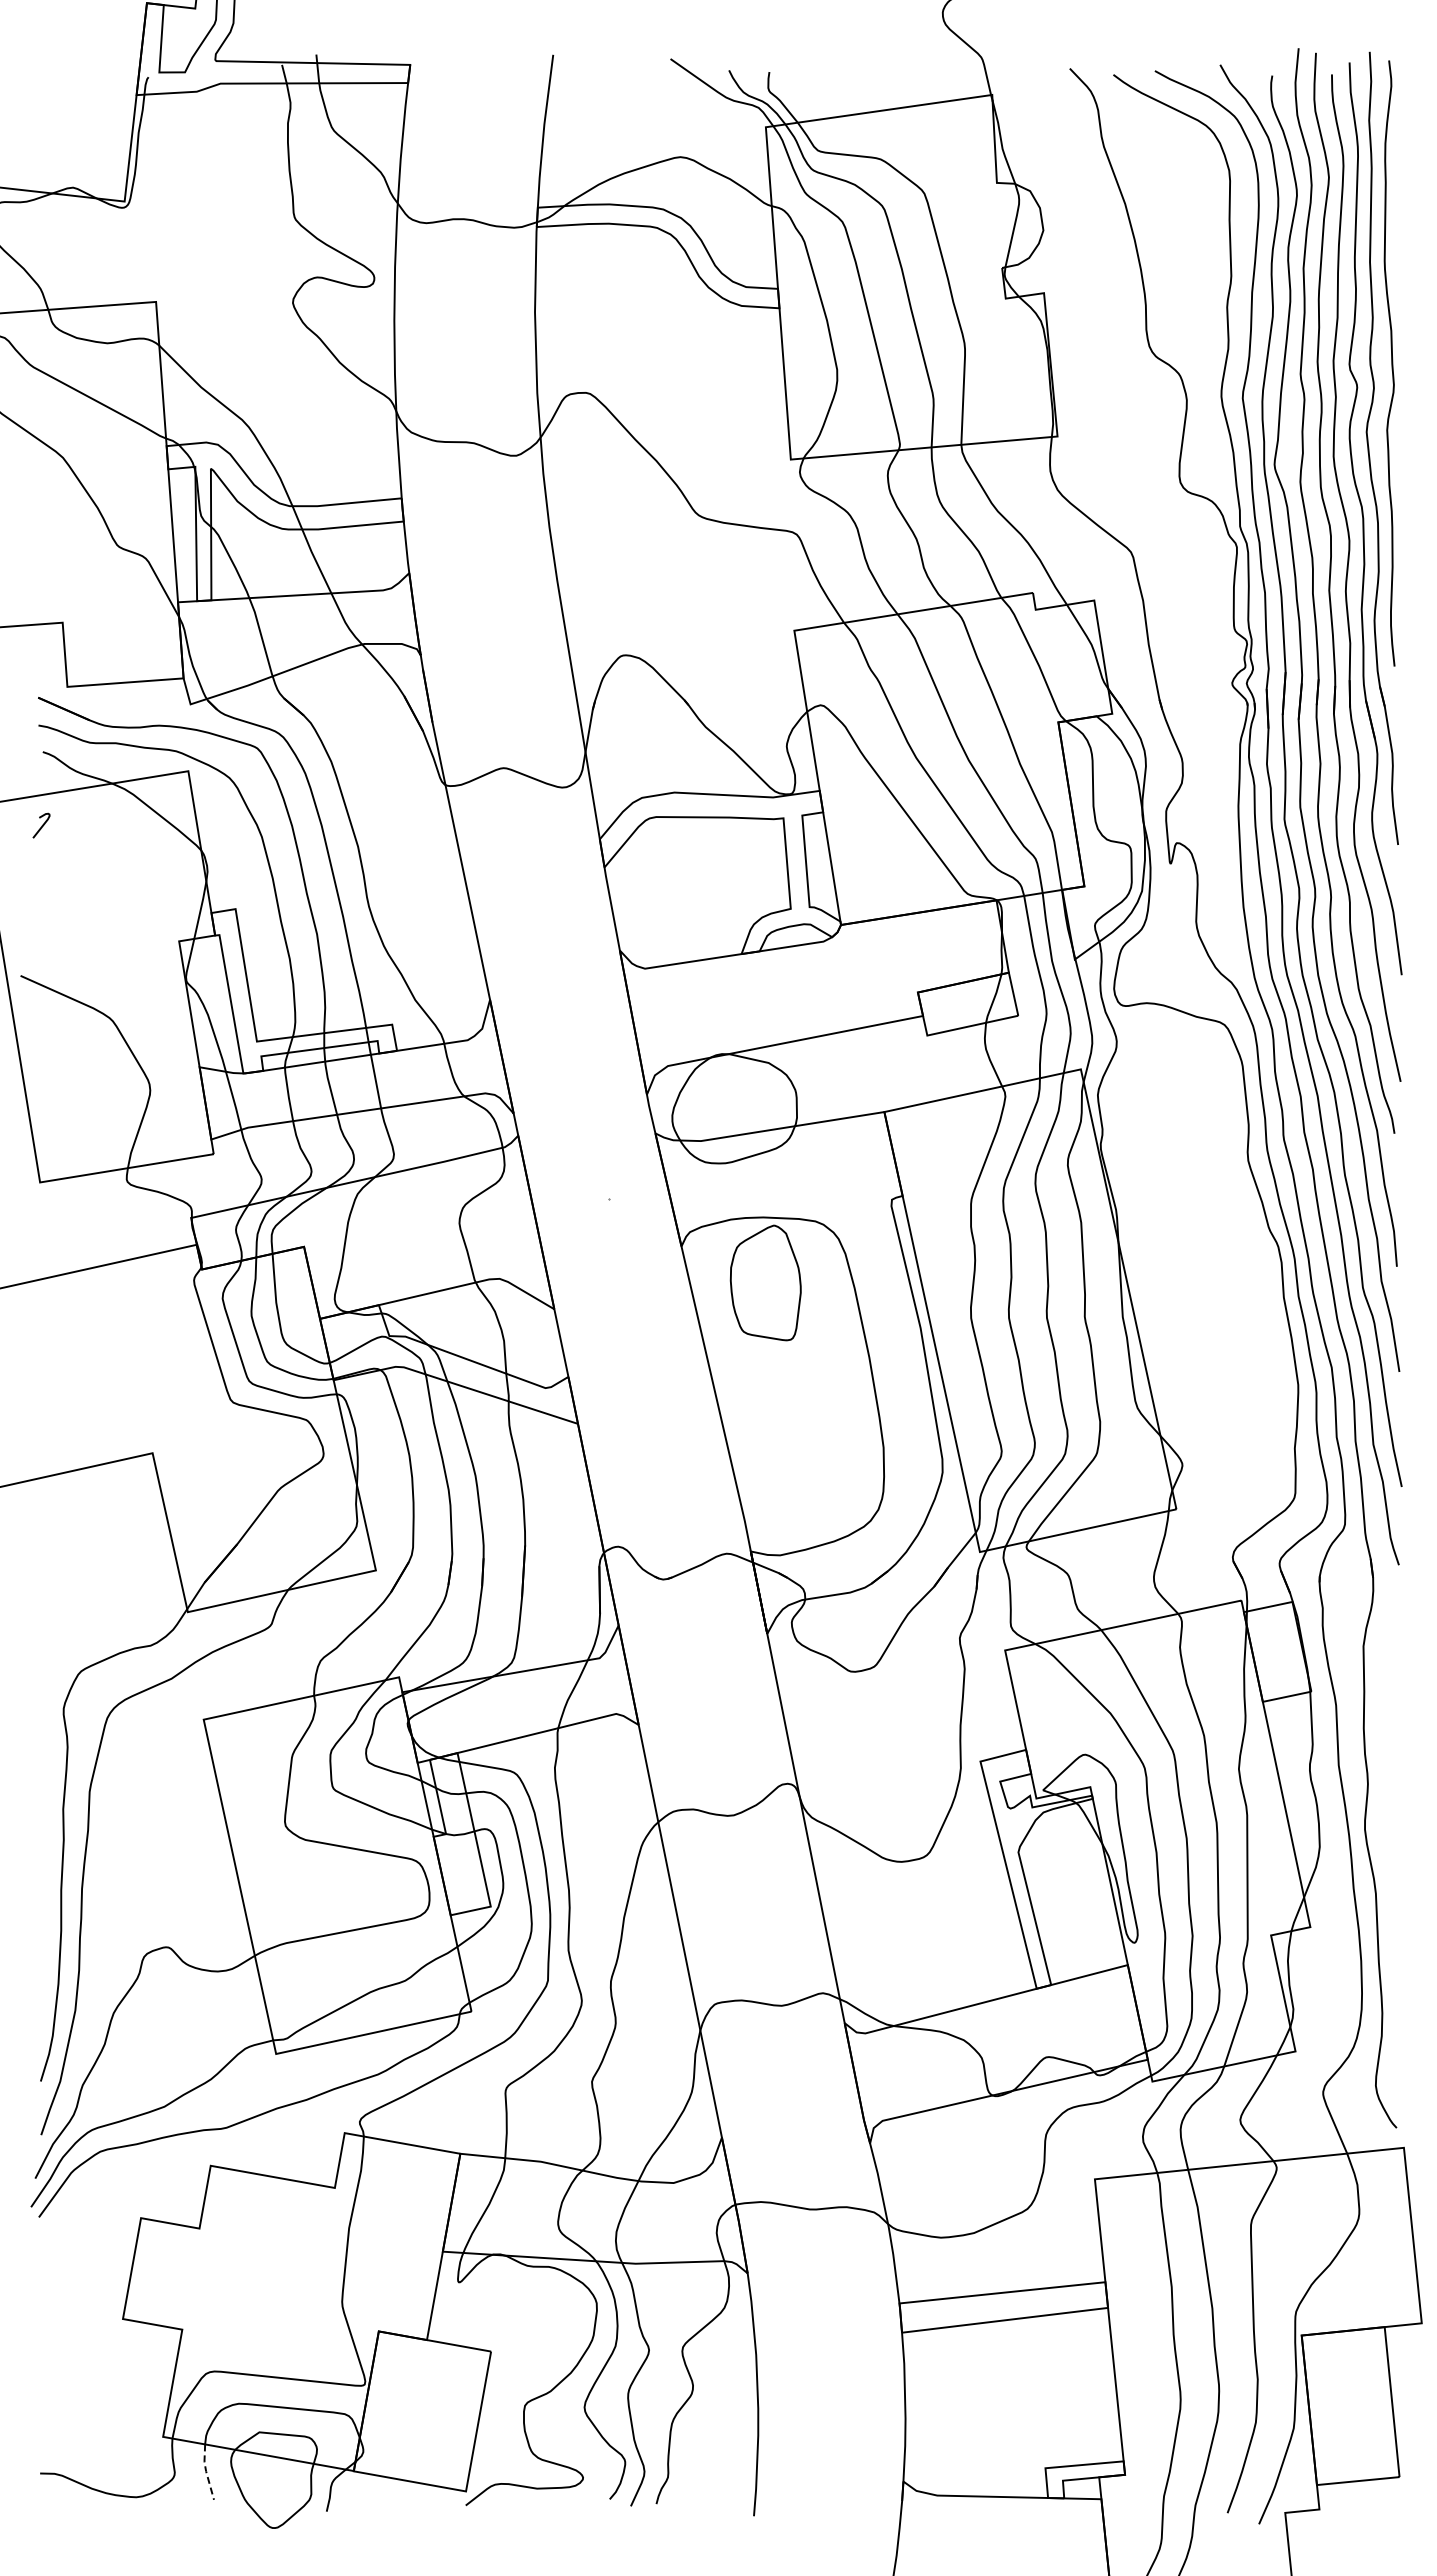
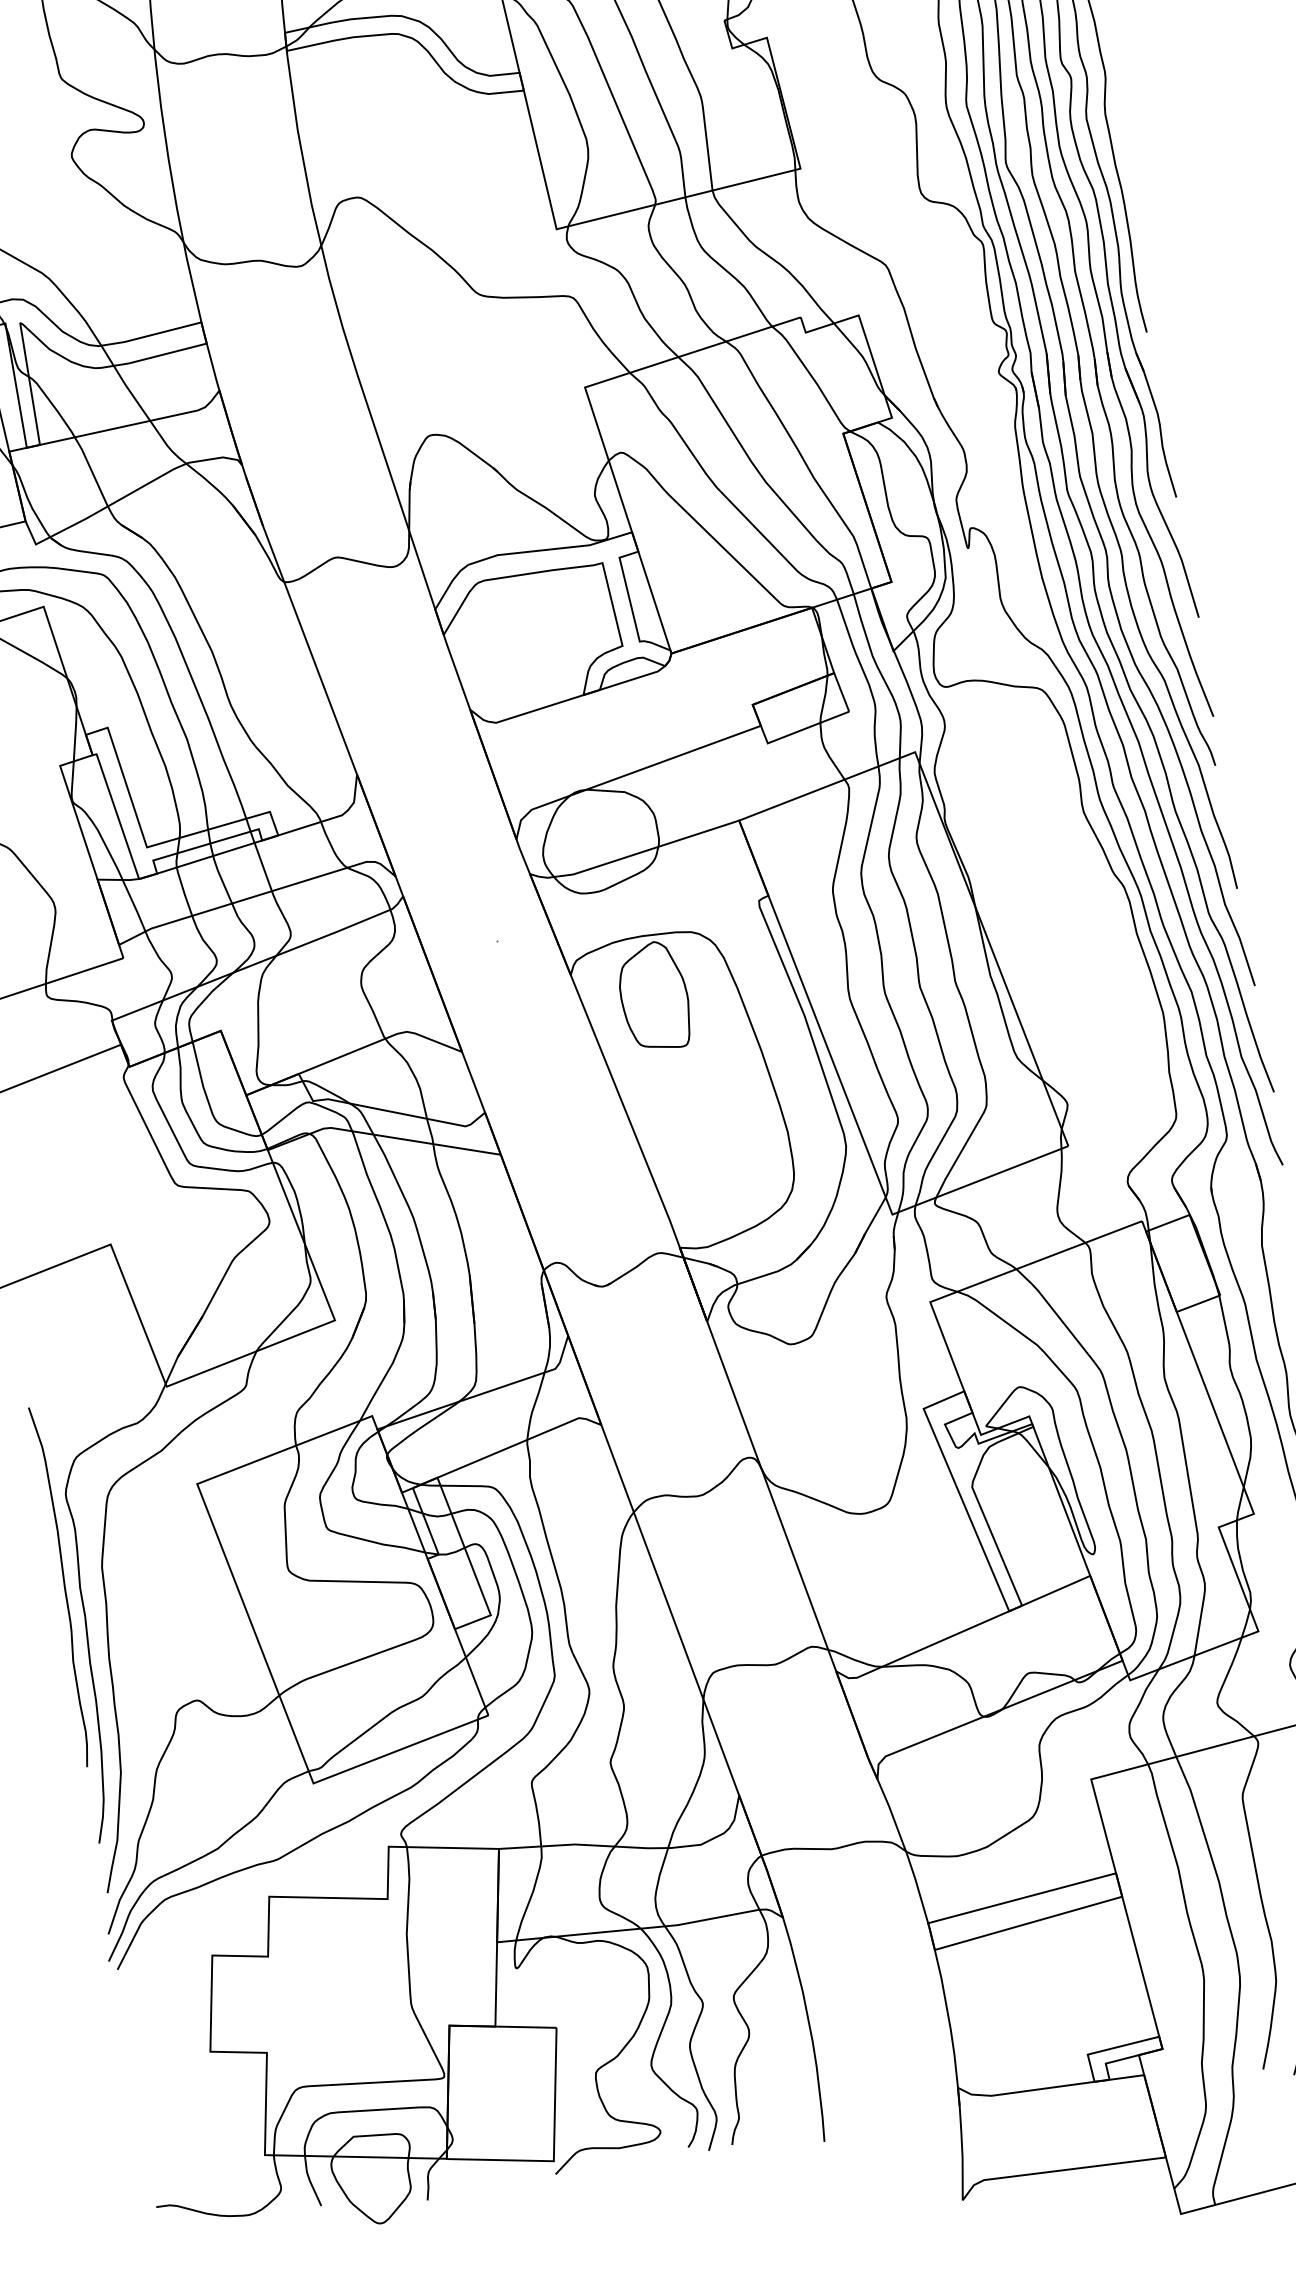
curve: (46, 1805) -> (64, 1586), added
line: (206, 2471) -> (310, 2180), dashed -> solid

